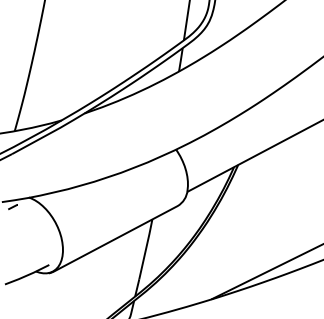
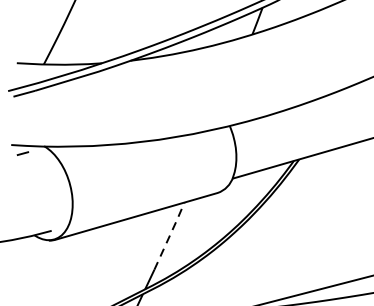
line: (146, 247) -> (170, 234), solid -> dashed

